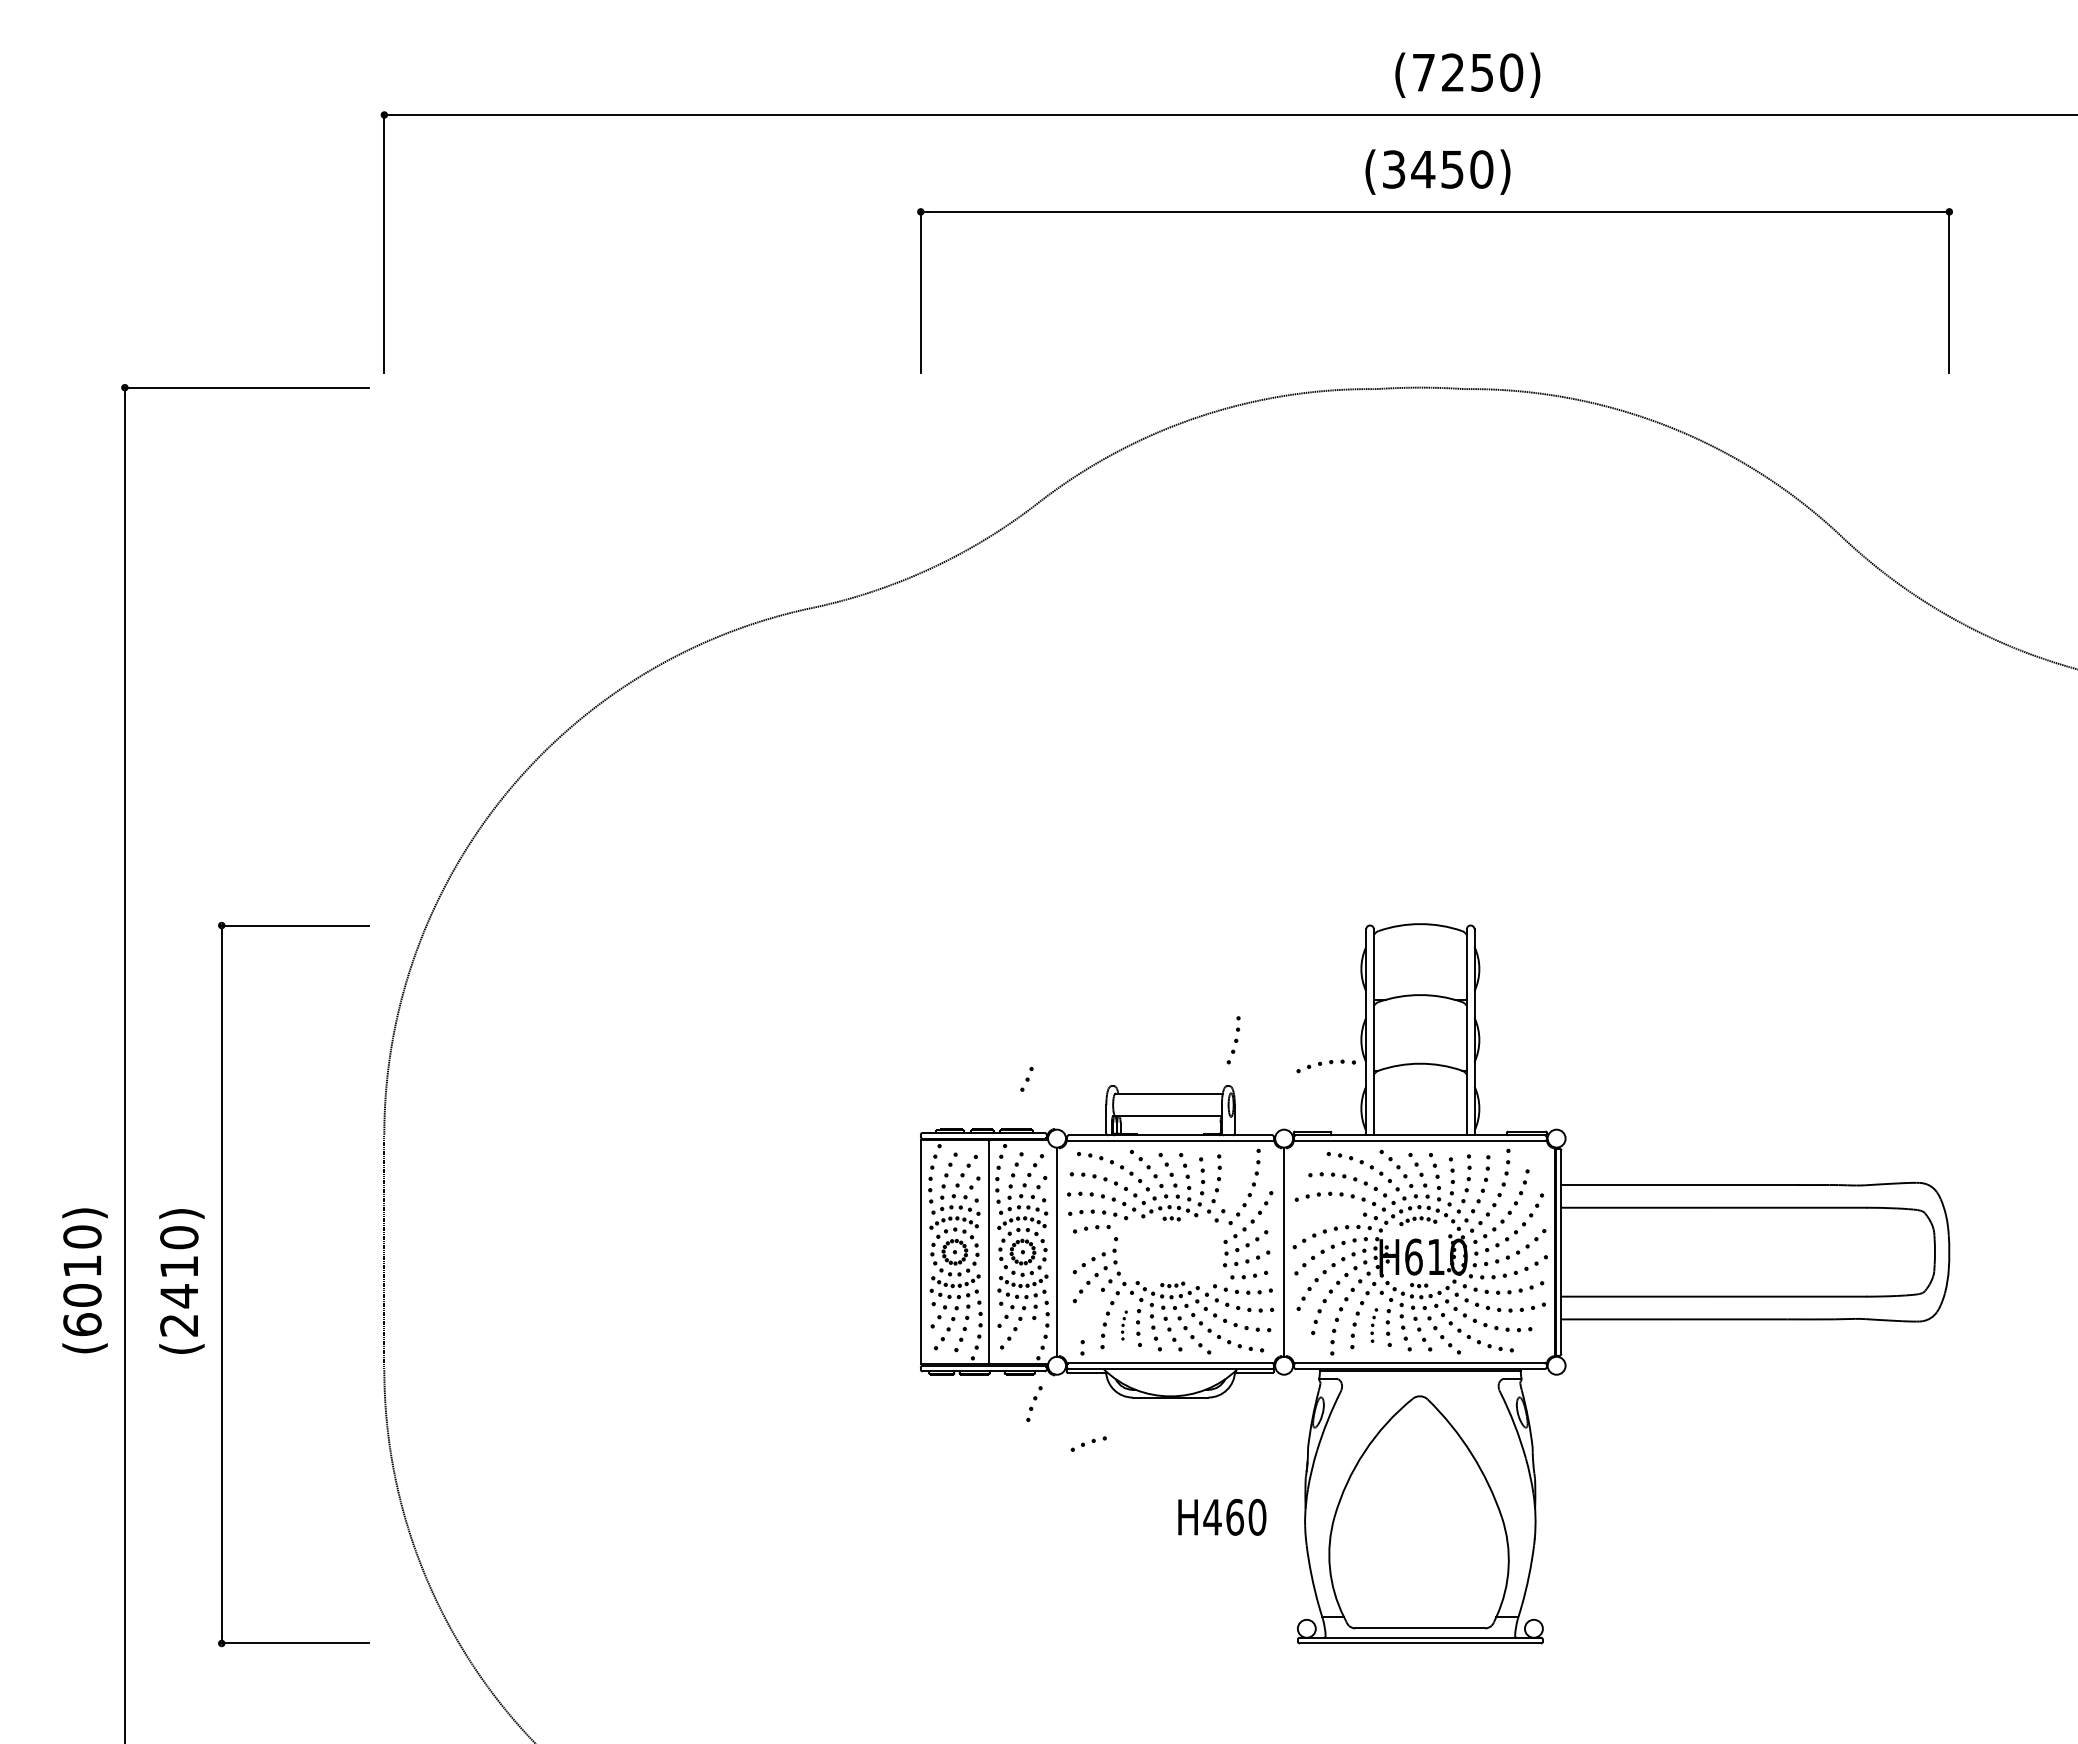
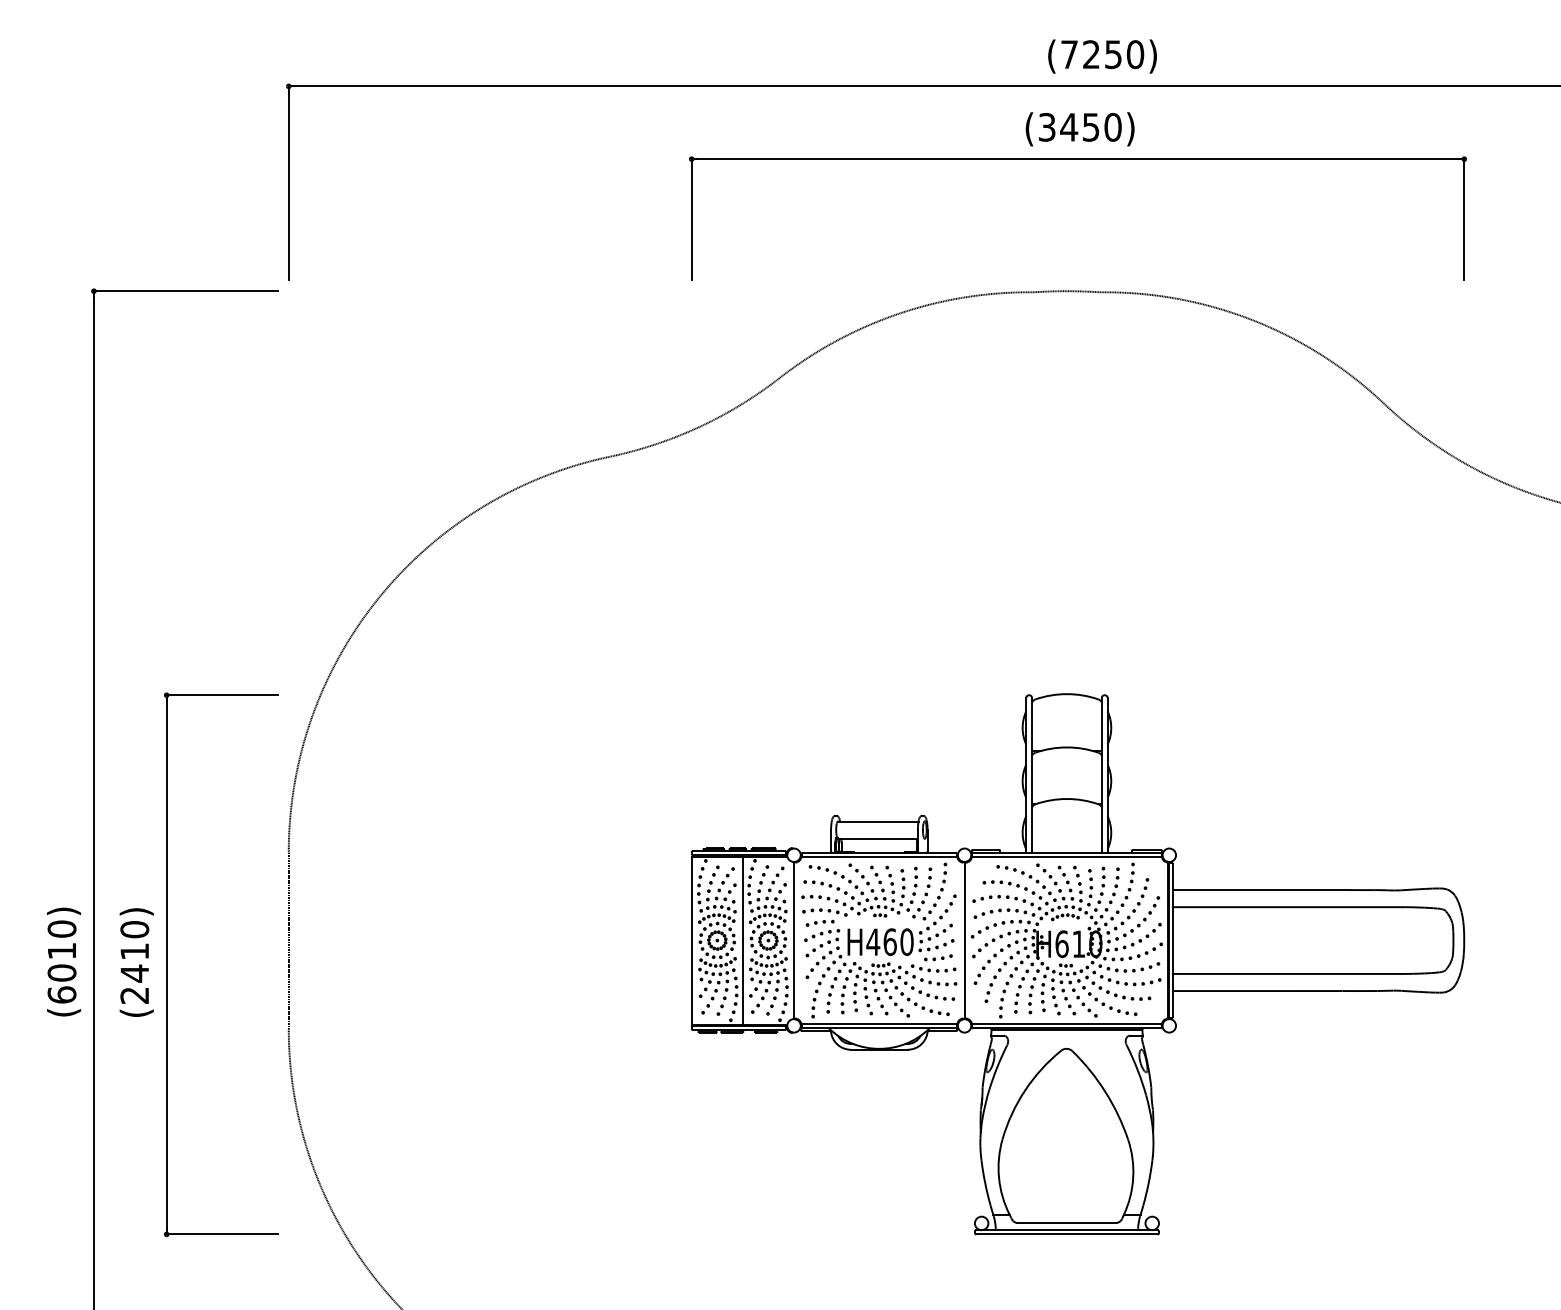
part: (1233, 1040) -> (926, 885), moved
part: (1325, 1066) -> (995, 913), moved
part: (1026, 1079) -> (771, 1006), moved
part: (1124, 1325) -> (844, 995), size x1.67
part: (1374, 1325) -> (1032, 995), size x1.43
part: (1034, 1403) -> (819, 987), moved
part: (1088, 1443) -> (817, 935), moved
text: (1222, 1516) -> (880, 941), moved

